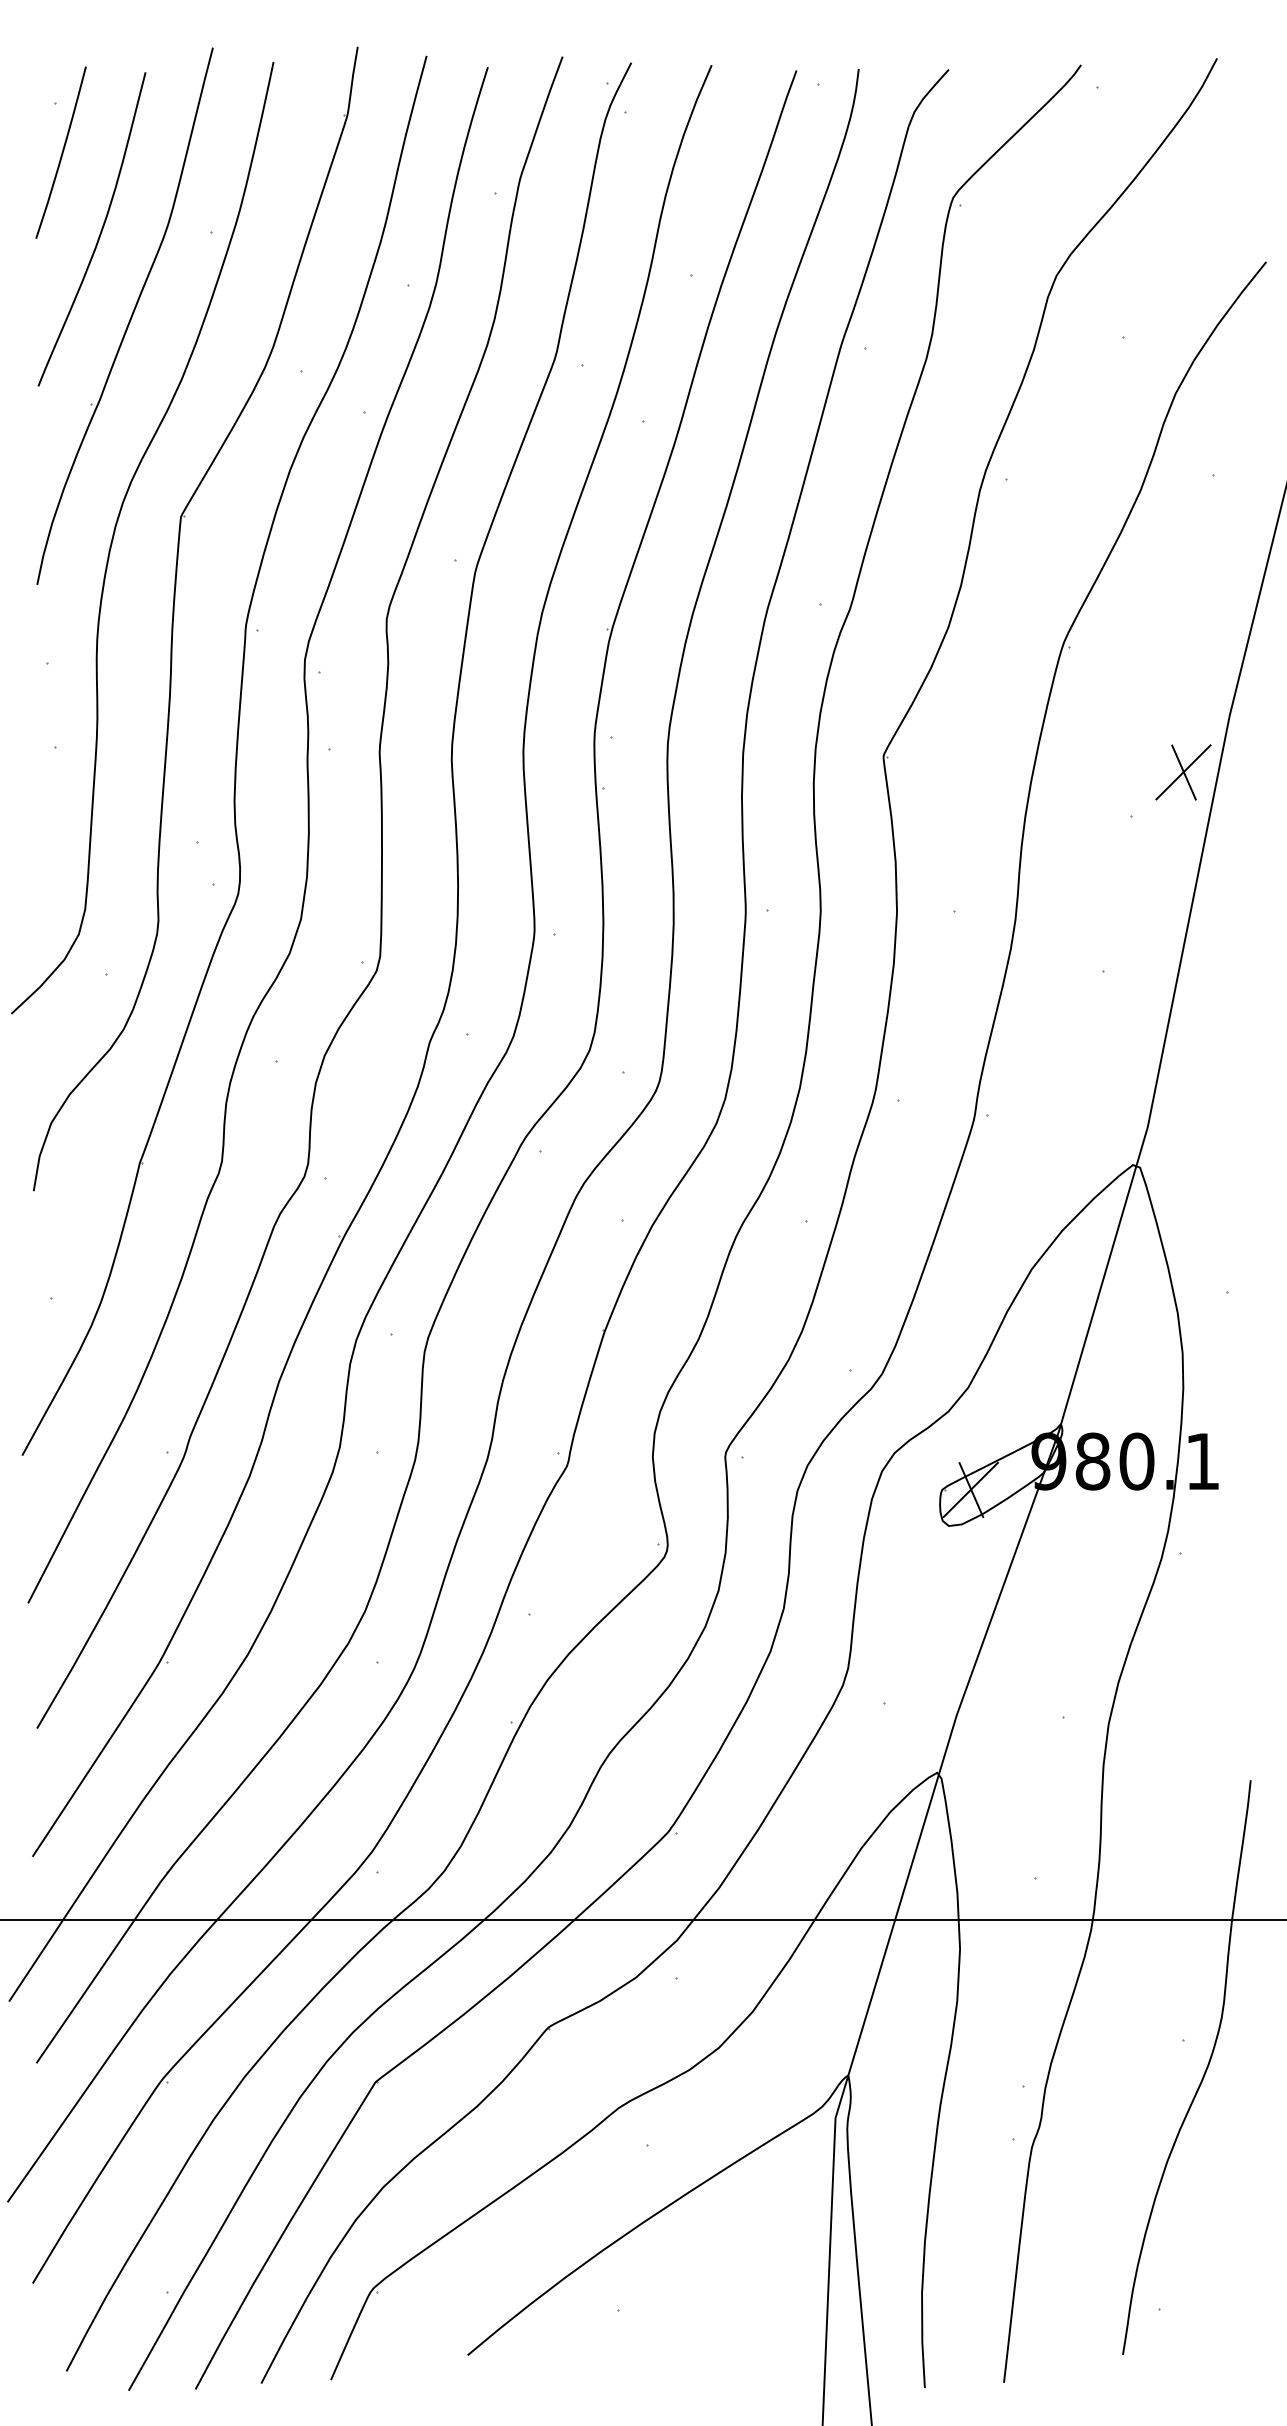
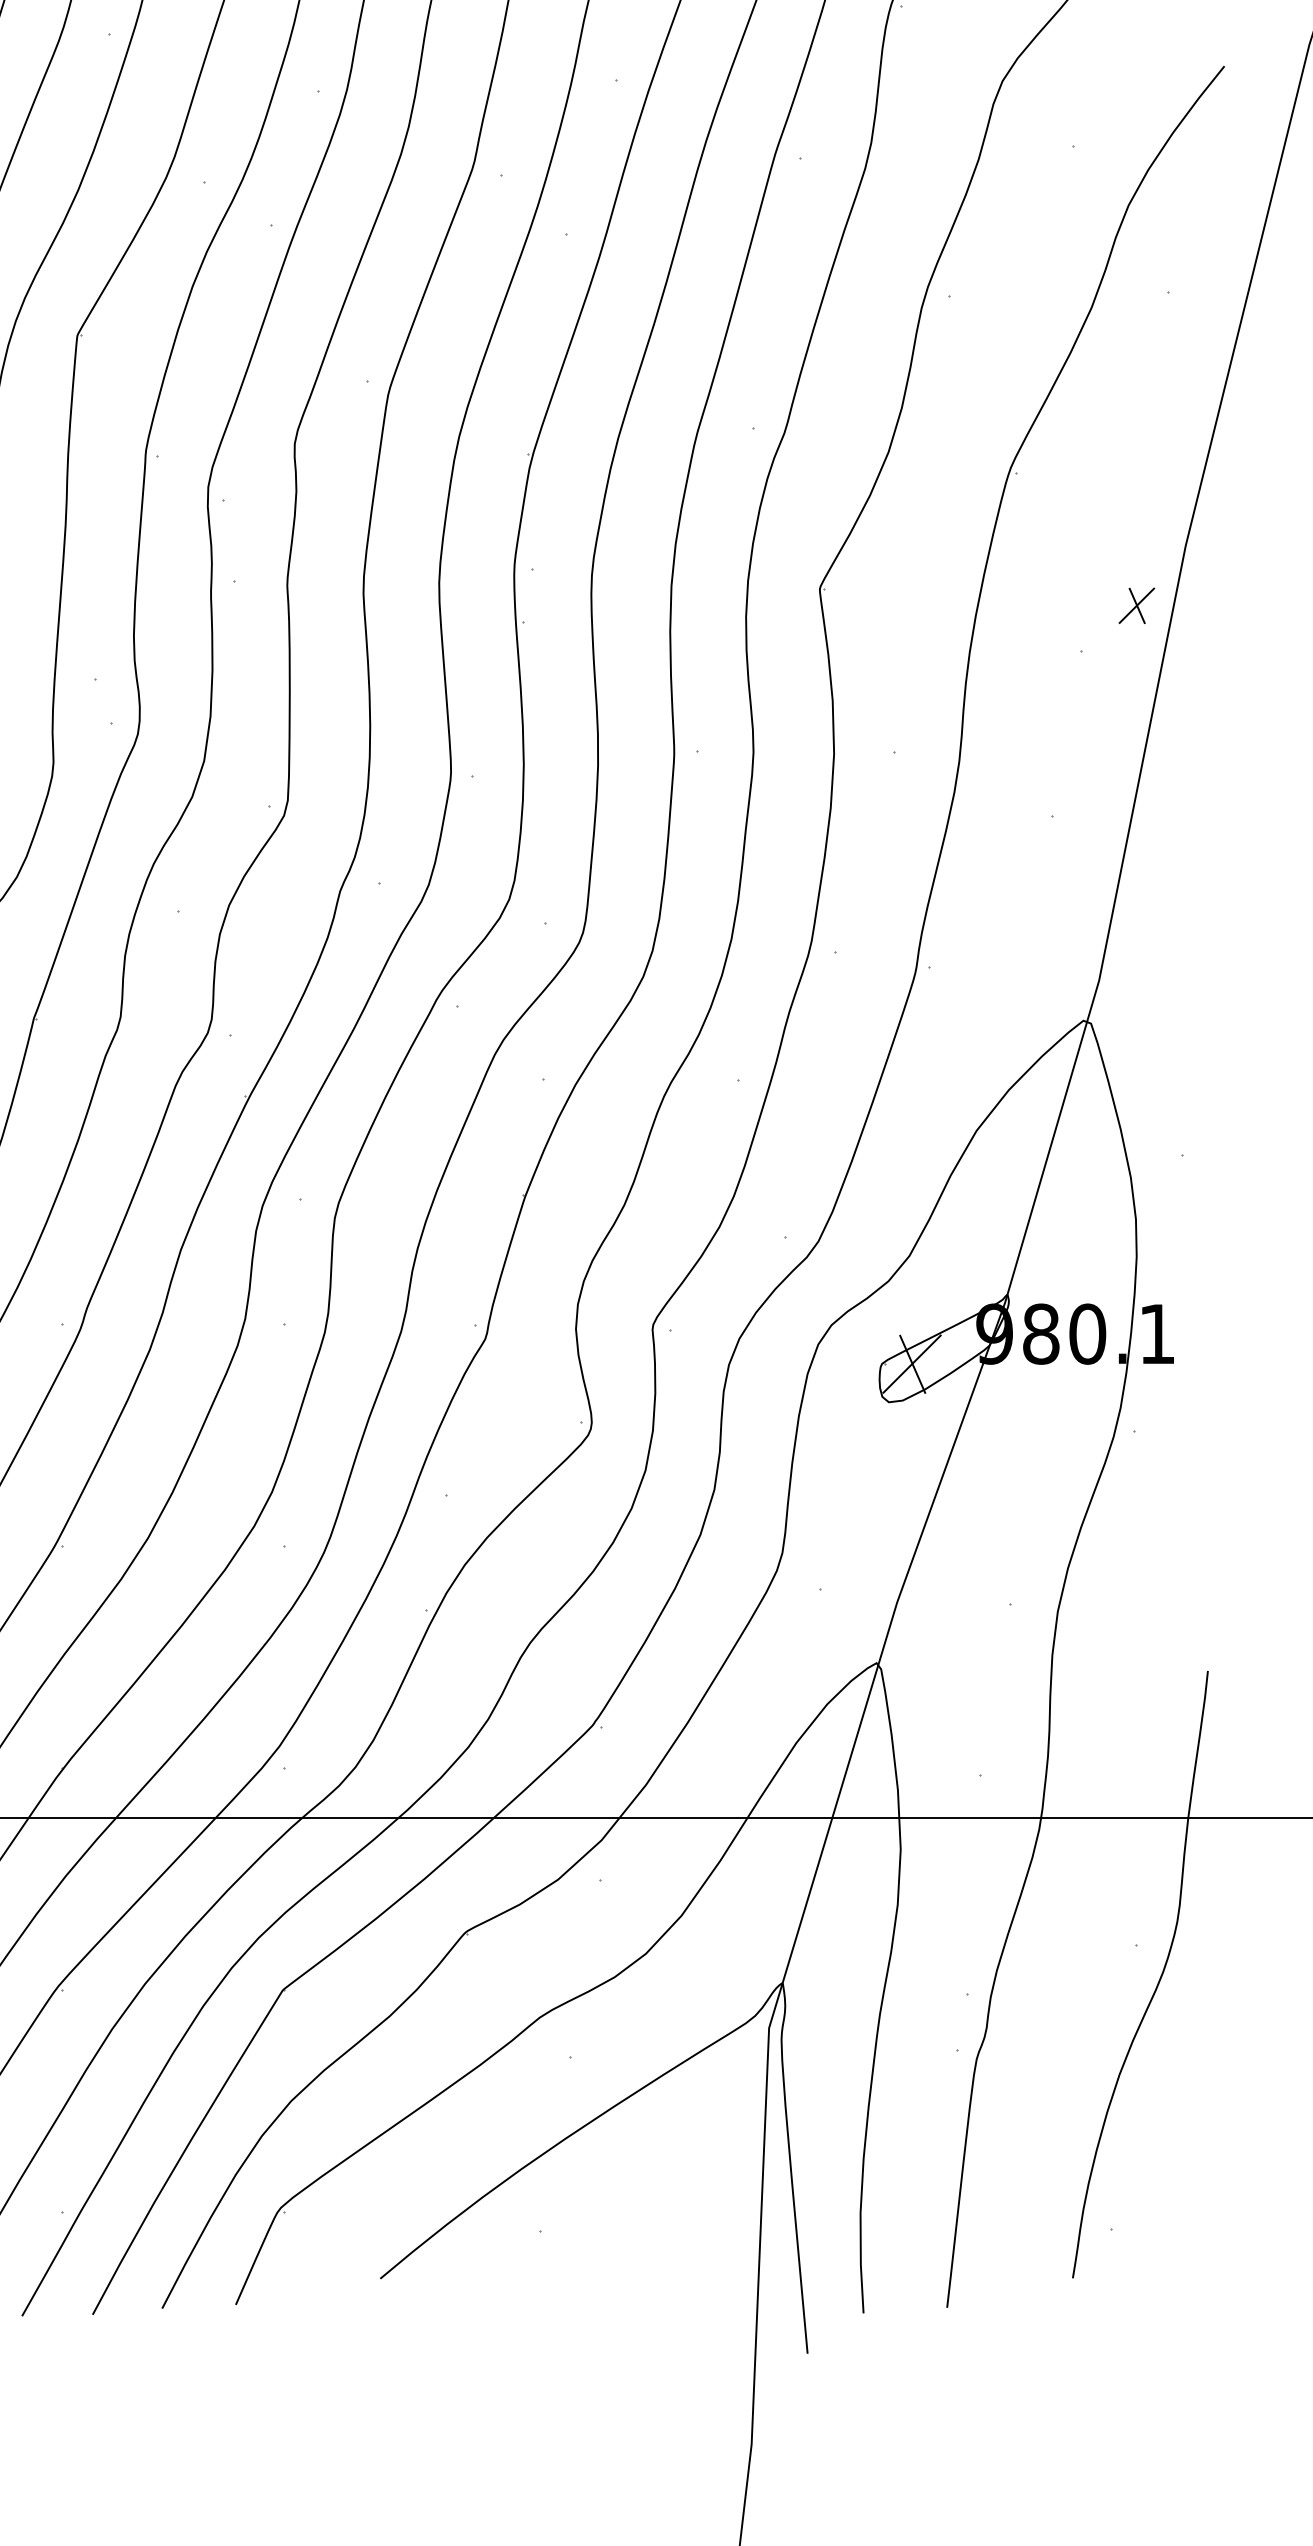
part: (1183, 772) -> (1136, 605), size x0.6

